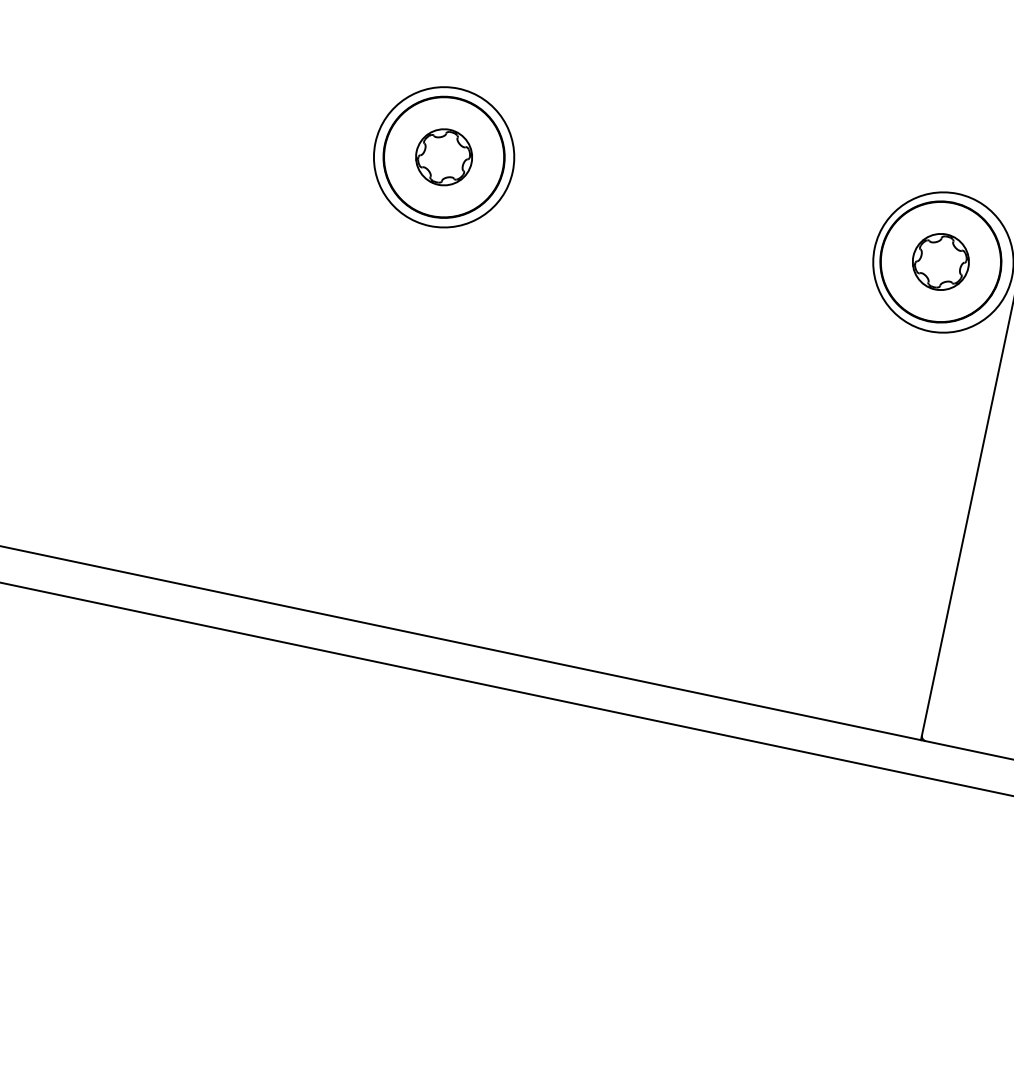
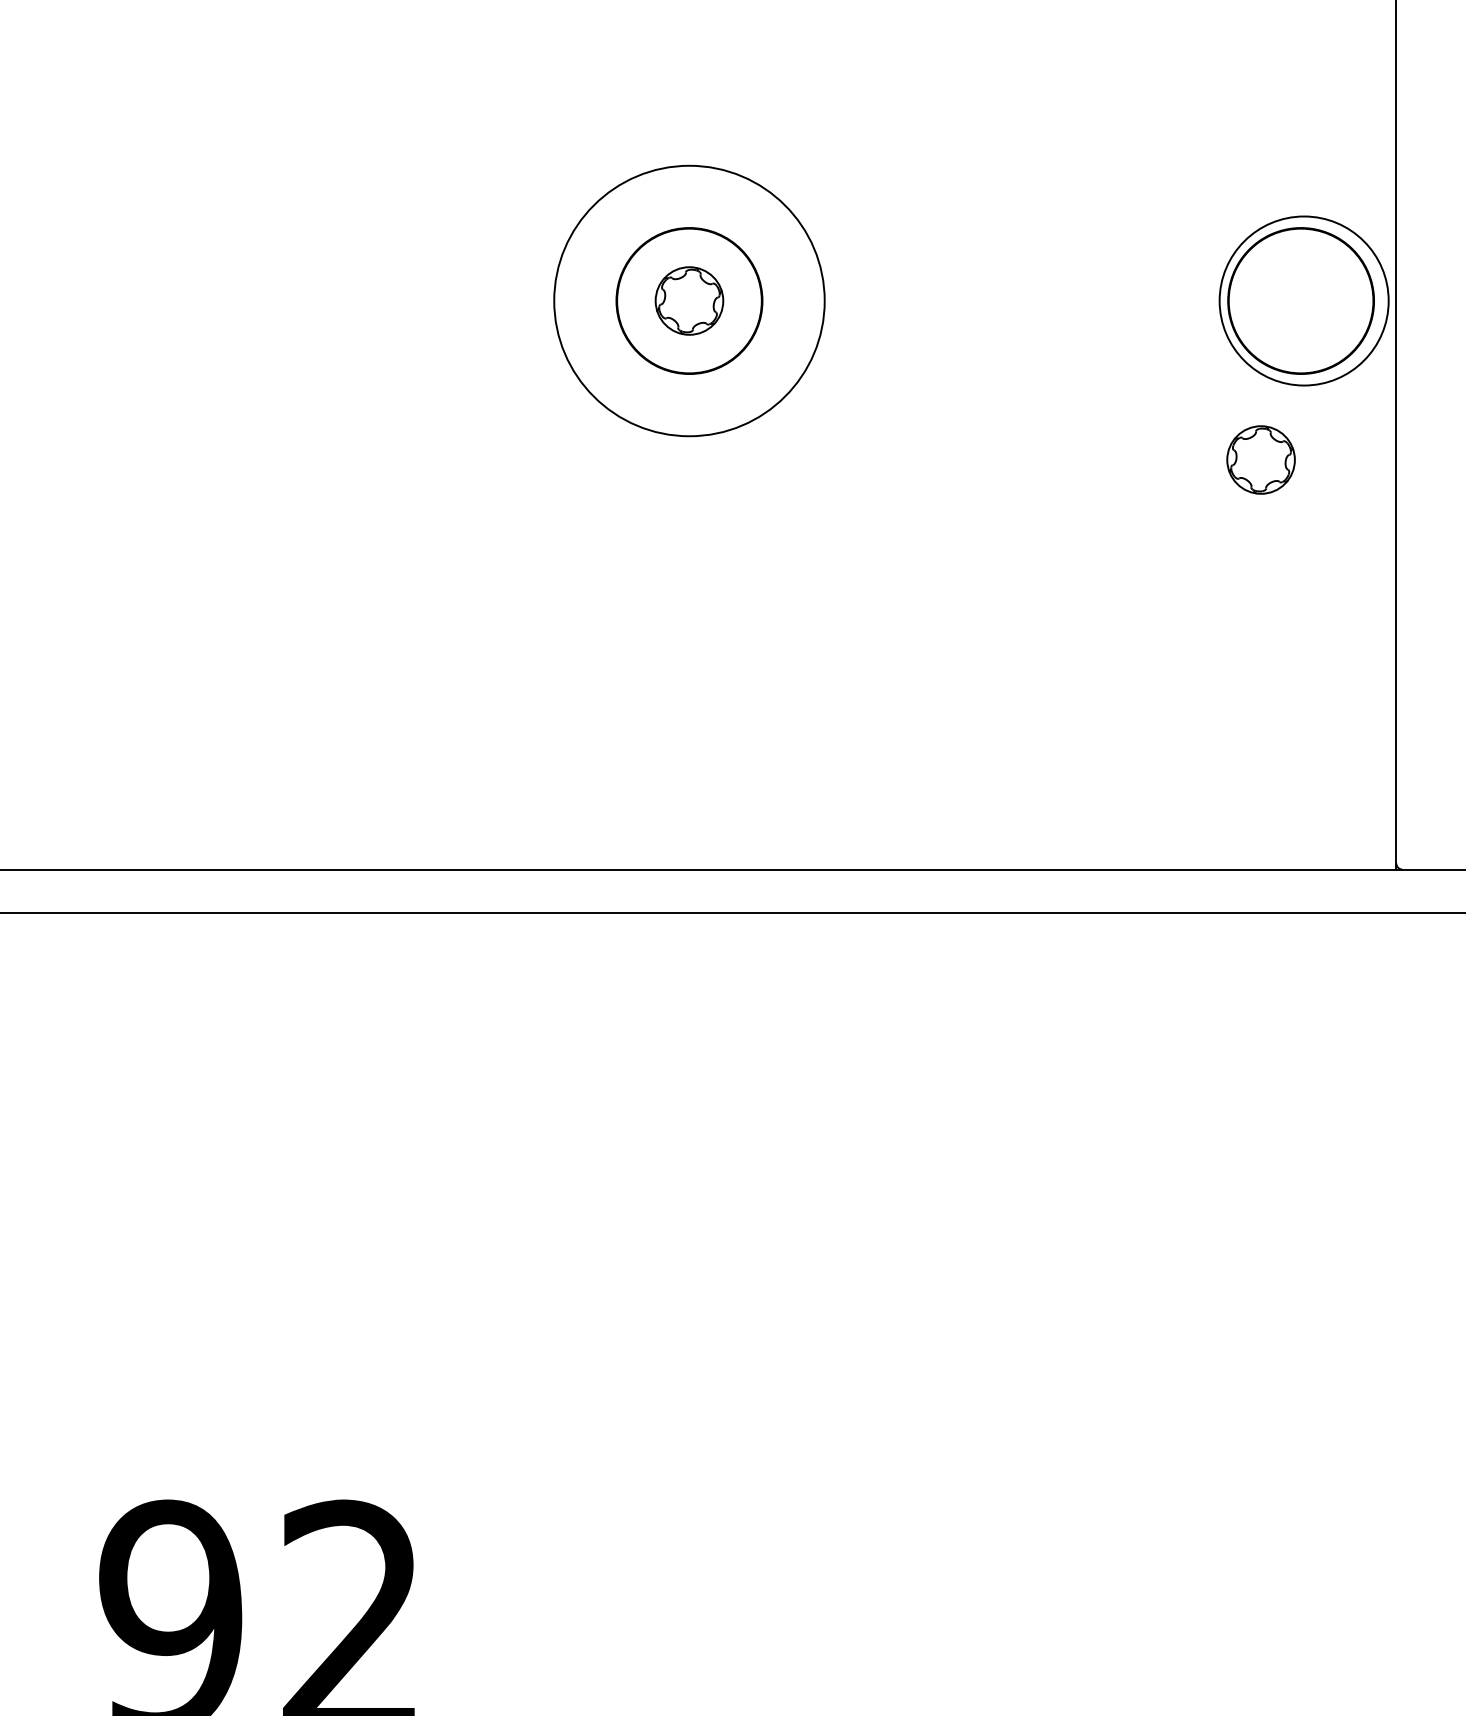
circle: (444, 156) -> (689, 300), size x1.6
part: (940, 261) -> (1260, 459), moved

